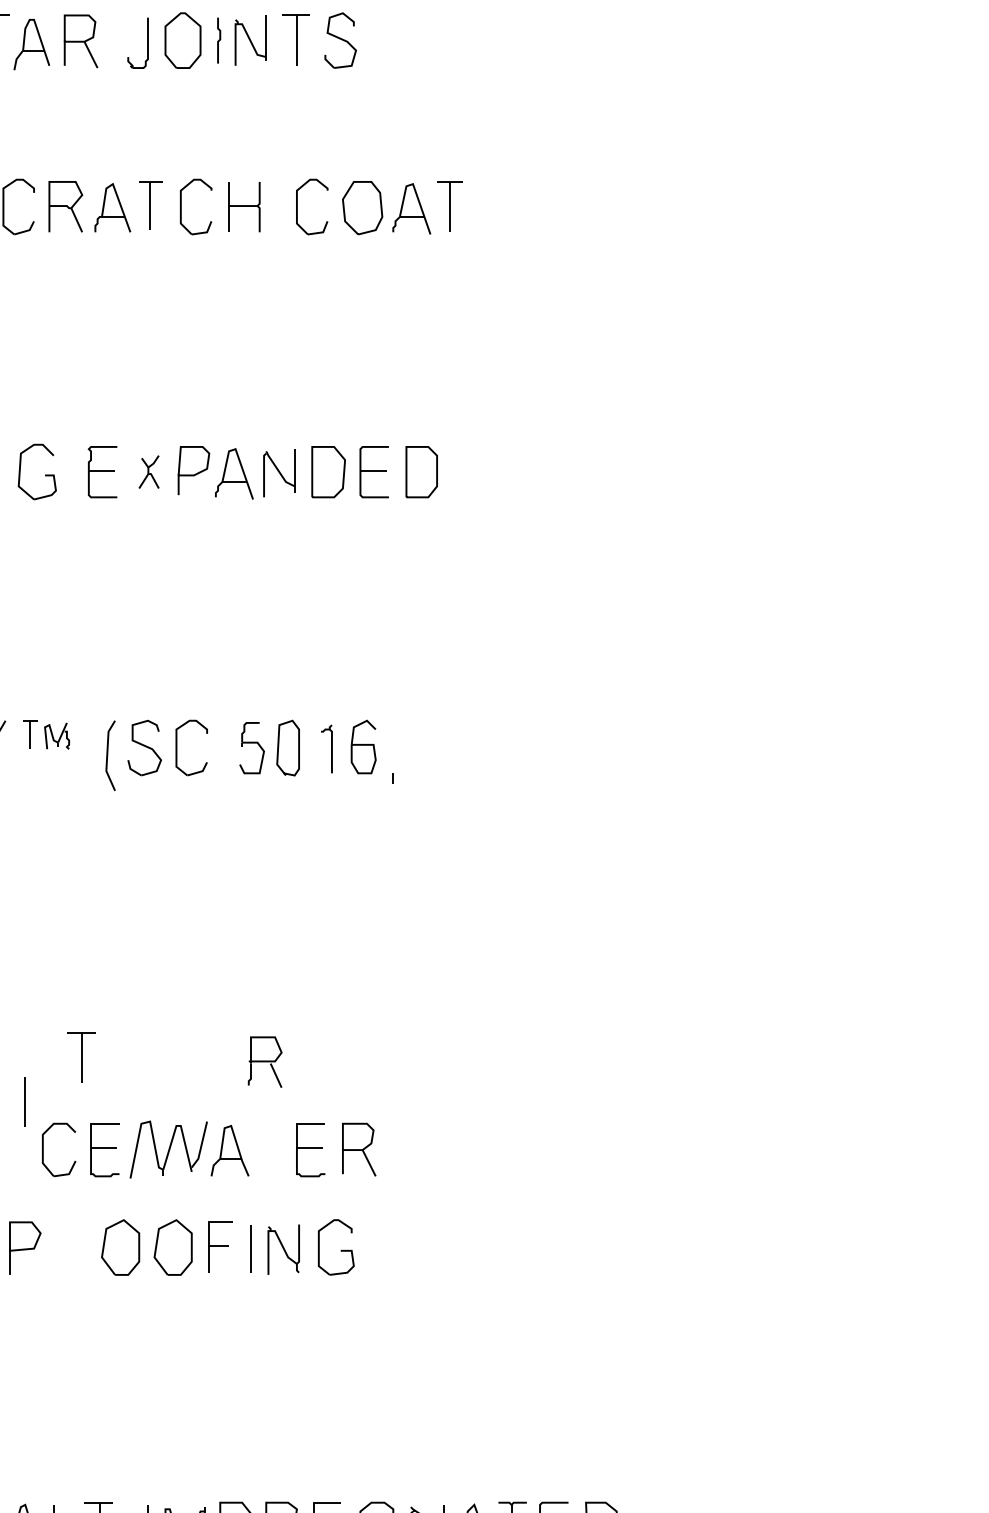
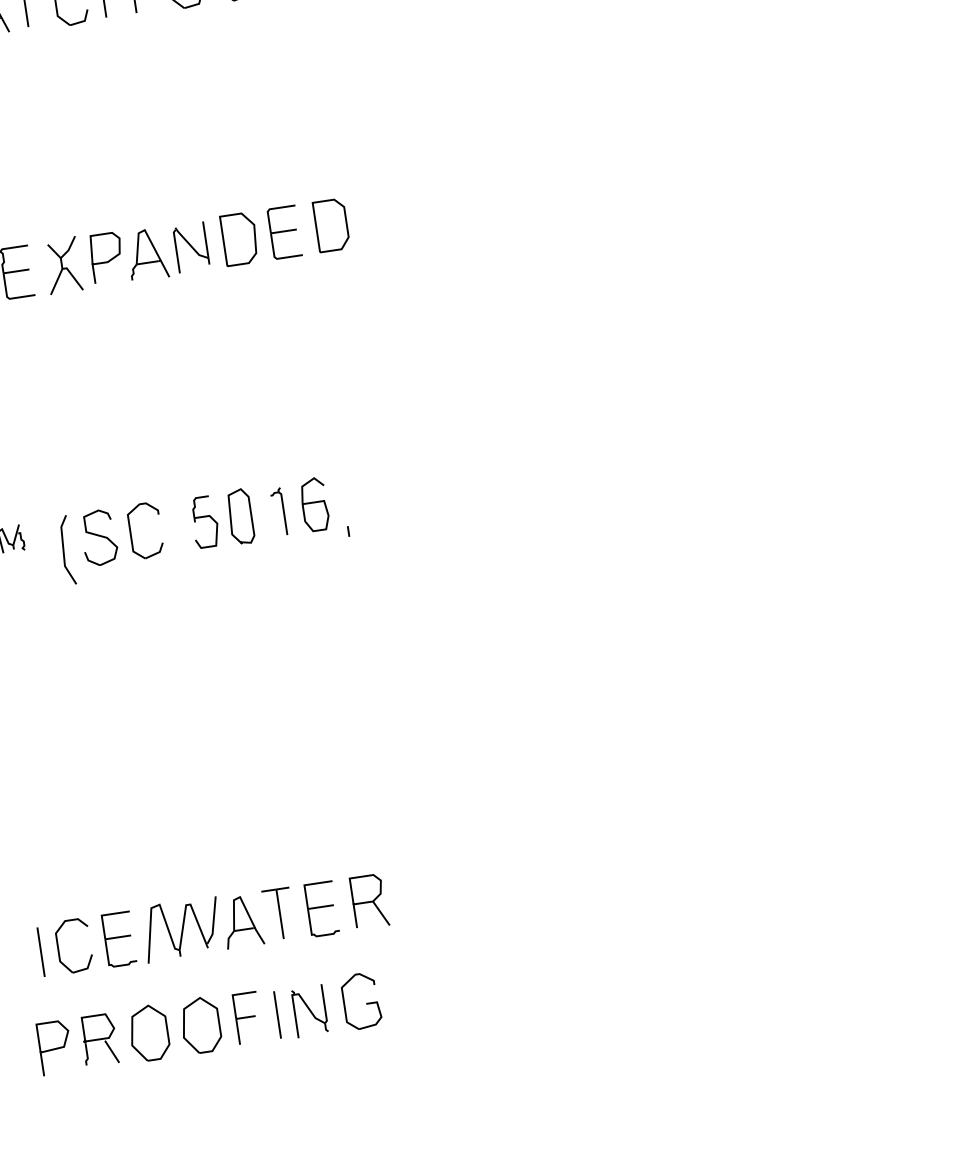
part: (148, 471) -> (62, 264), size x1.67
part: (81, 1057) -> (279, 913), moved
part: (264, 1061) -> (98, 1039), moved
line: (24, 1101) -> (40, 951), moved

